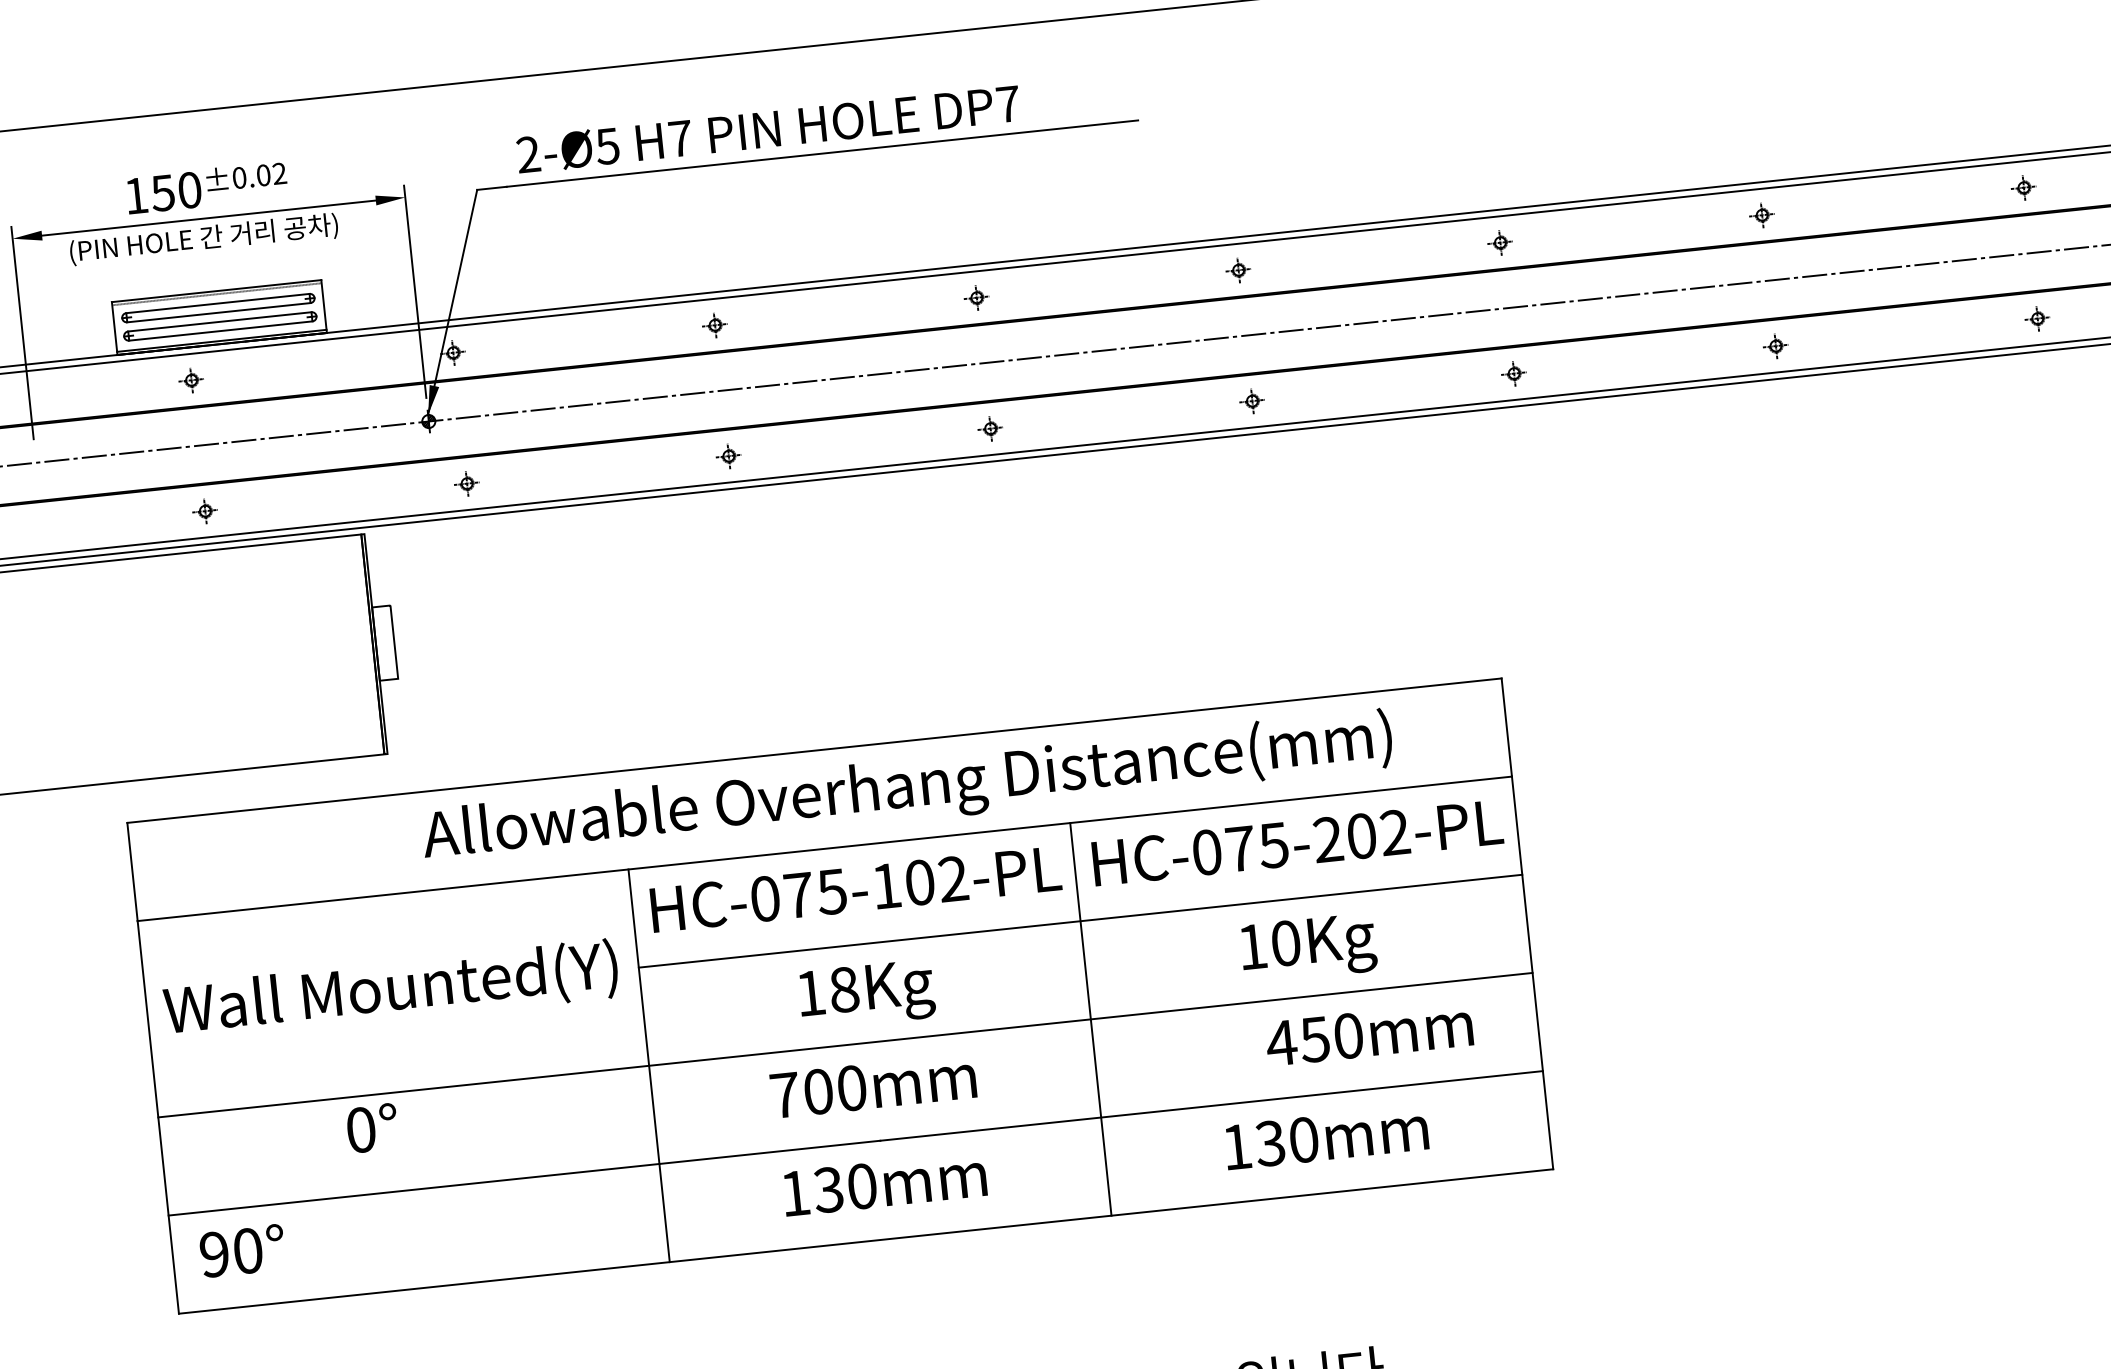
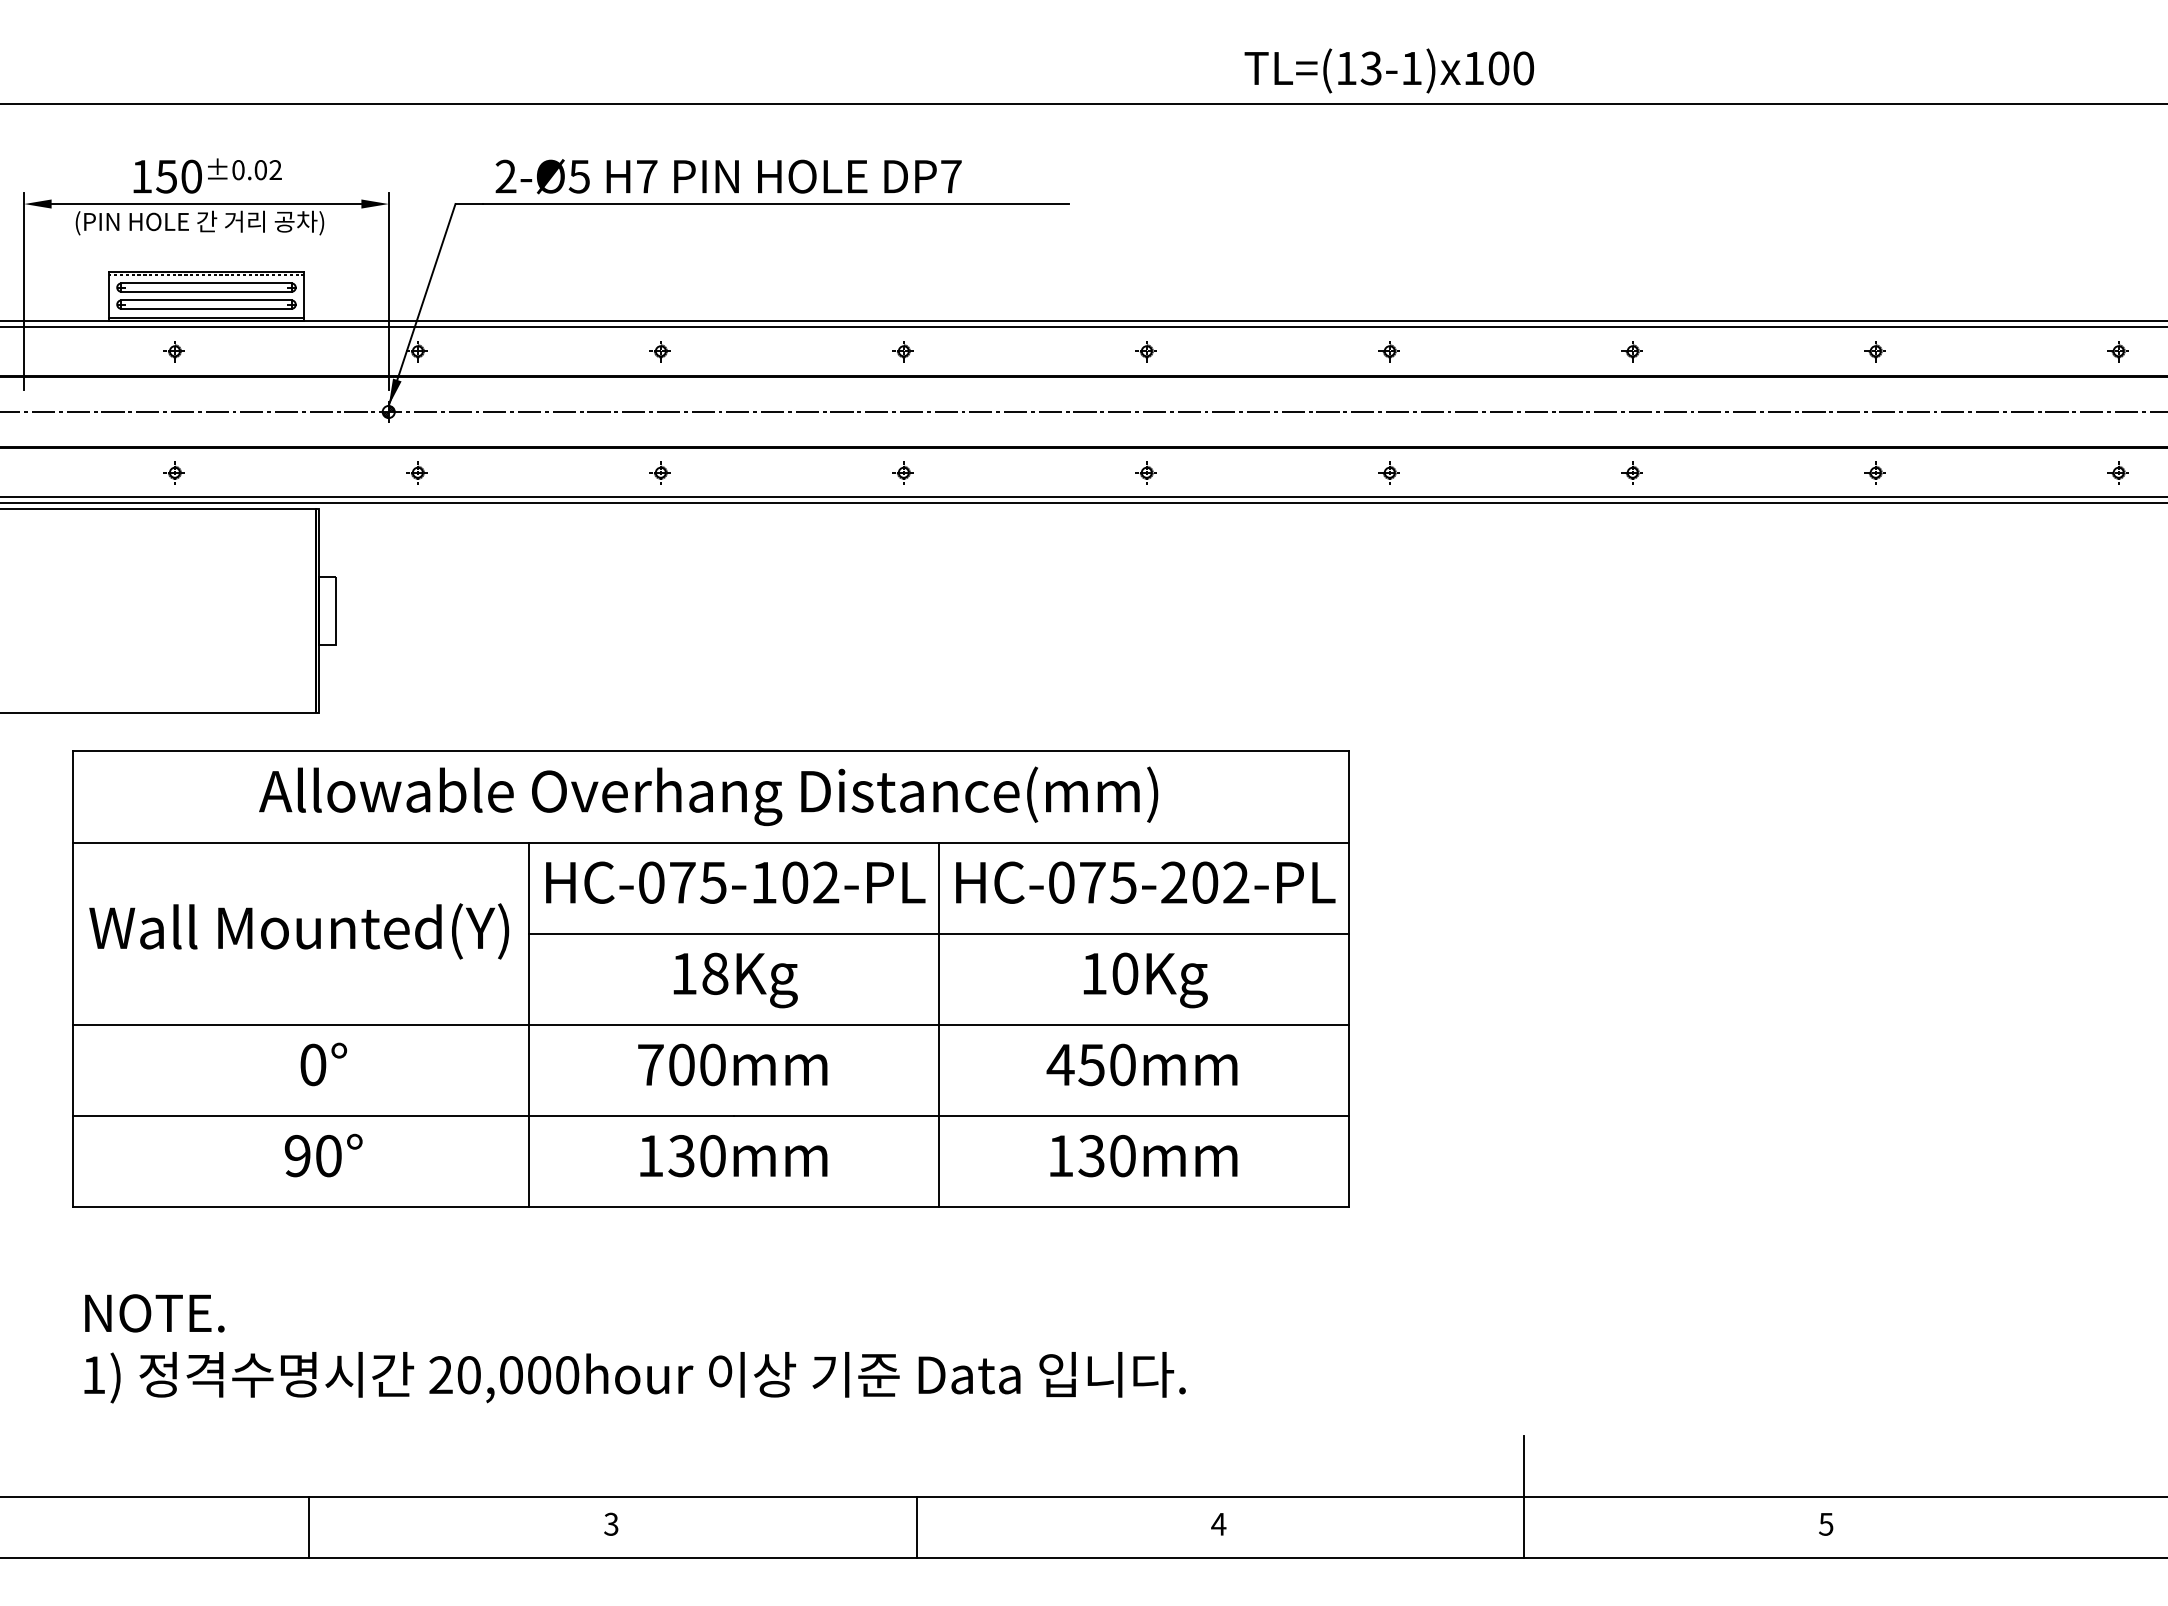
text: (907, 790) -> (708, 796), moved
text: (1368, 1033) -> (1141, 1064), moved
text: (372, 1128) -> (323, 1064), moved
text: (242, 1250) -> (323, 1155), moved

